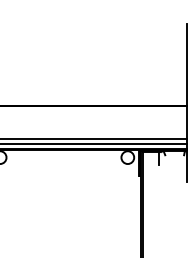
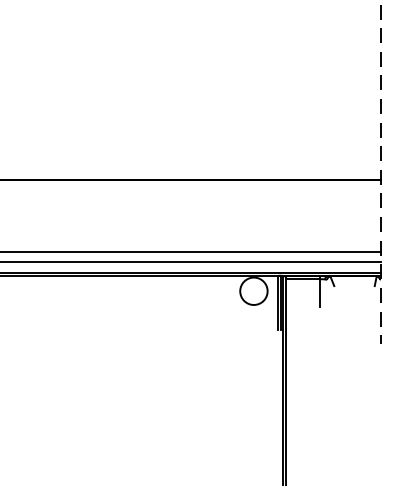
line: (186, 103) -> (379, 175), solid -> dashed

